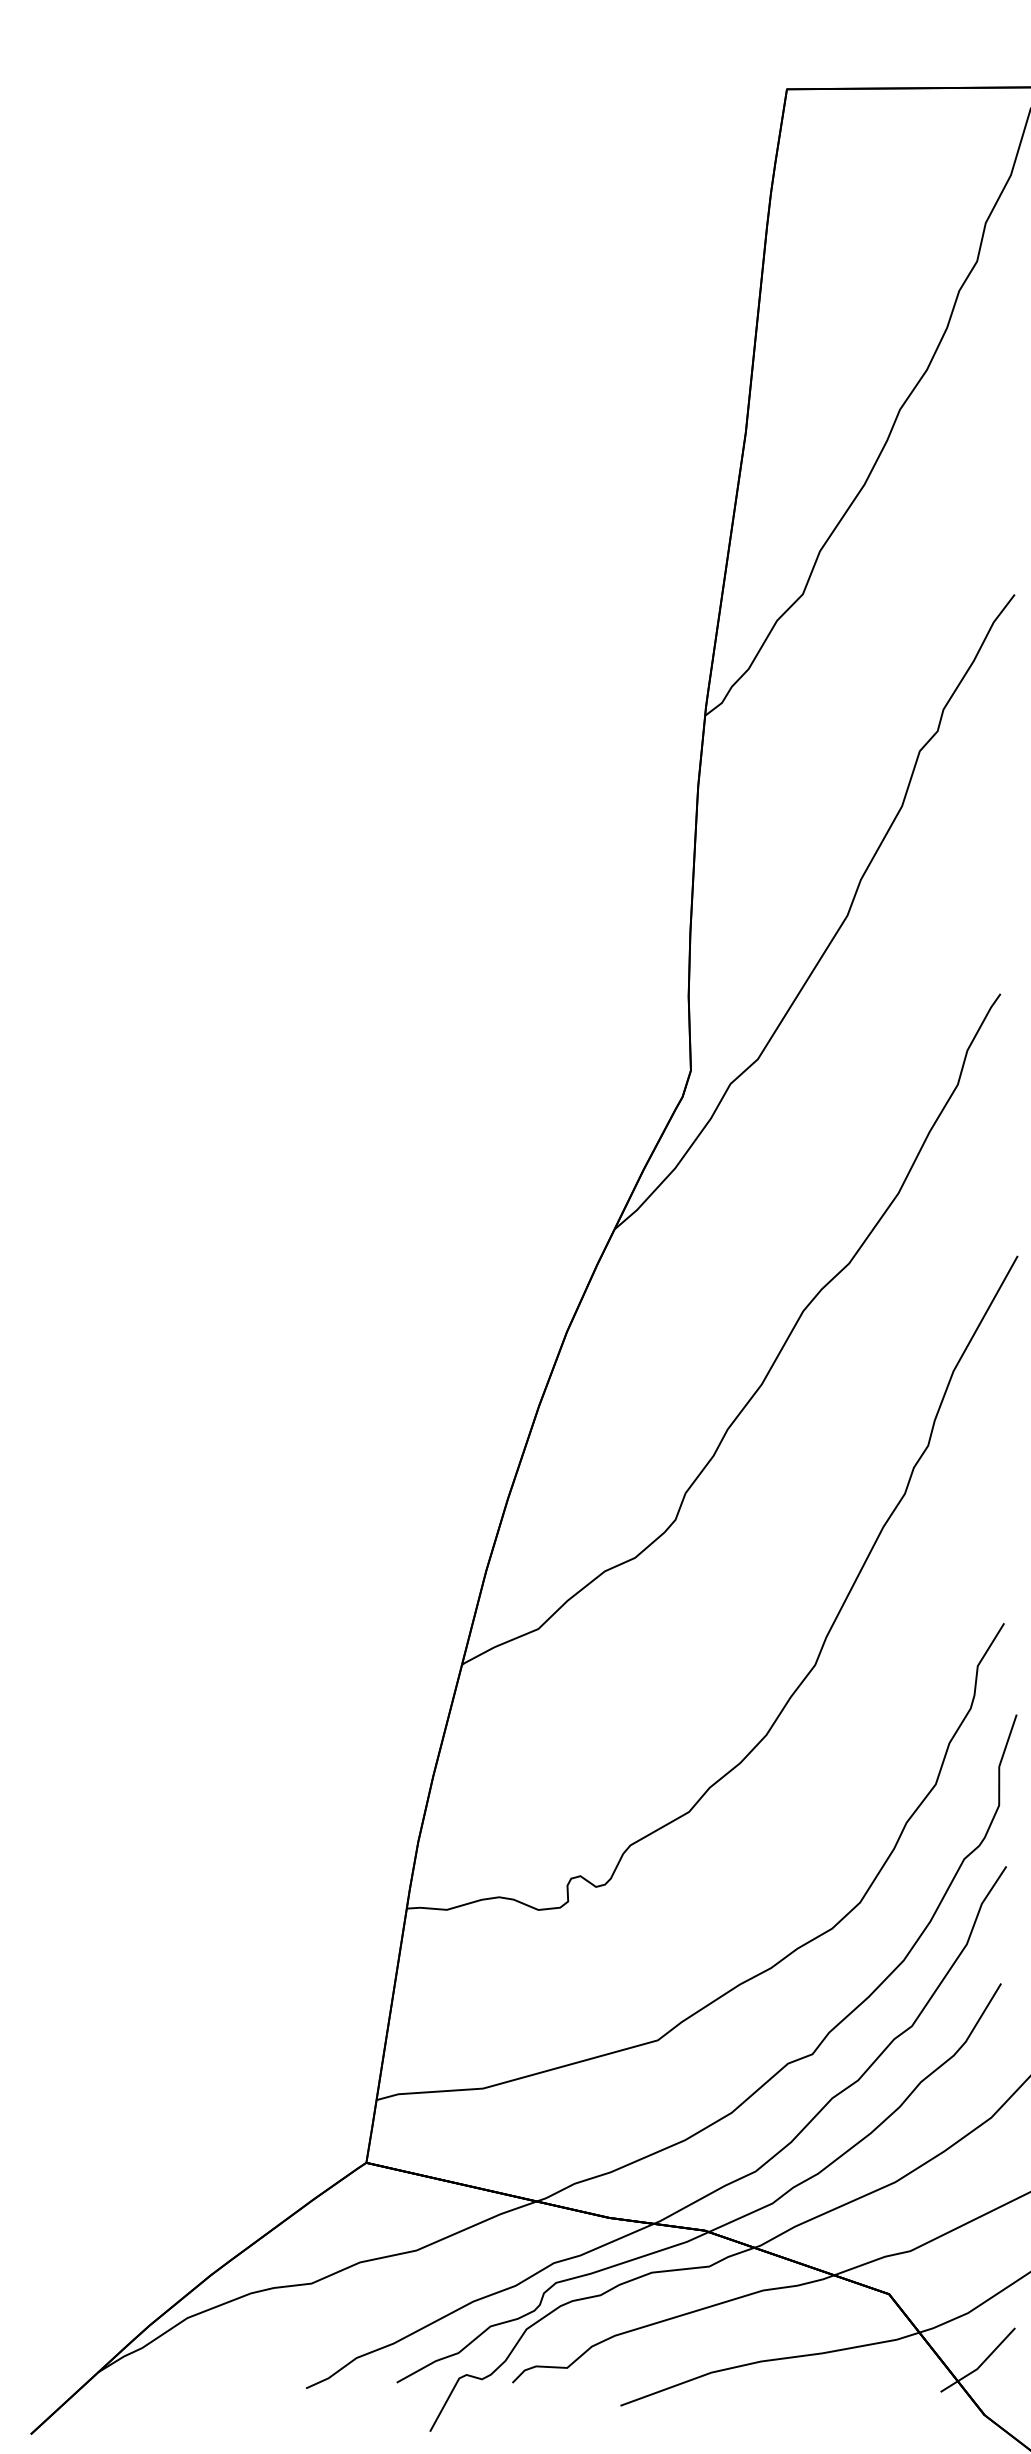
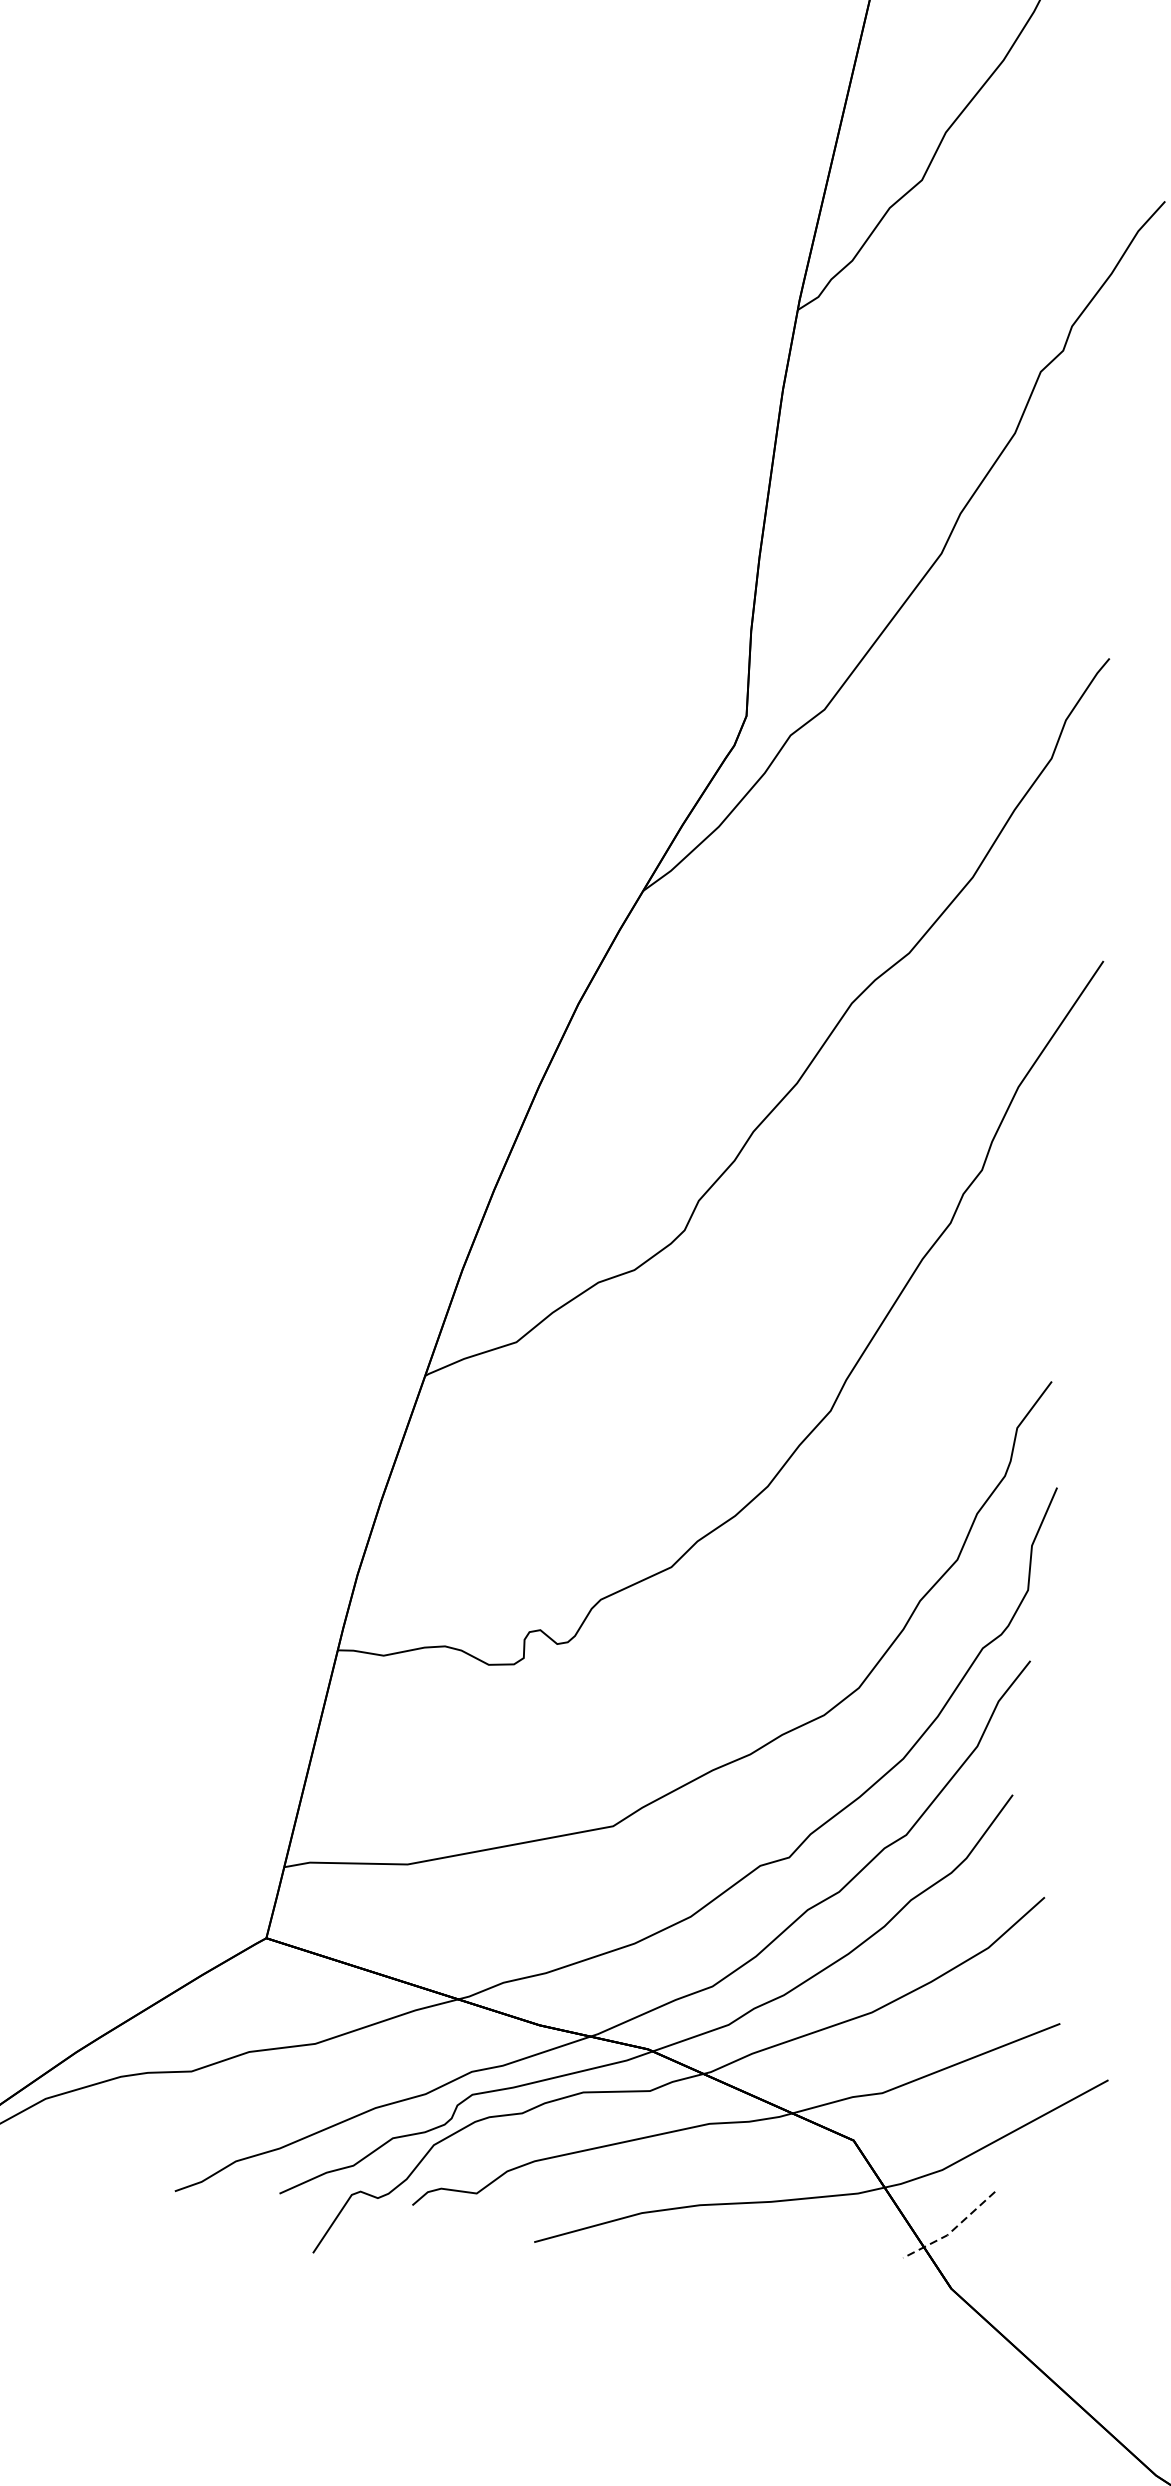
line: (981, 2364) -> (952, 2230), solid -> dashed

